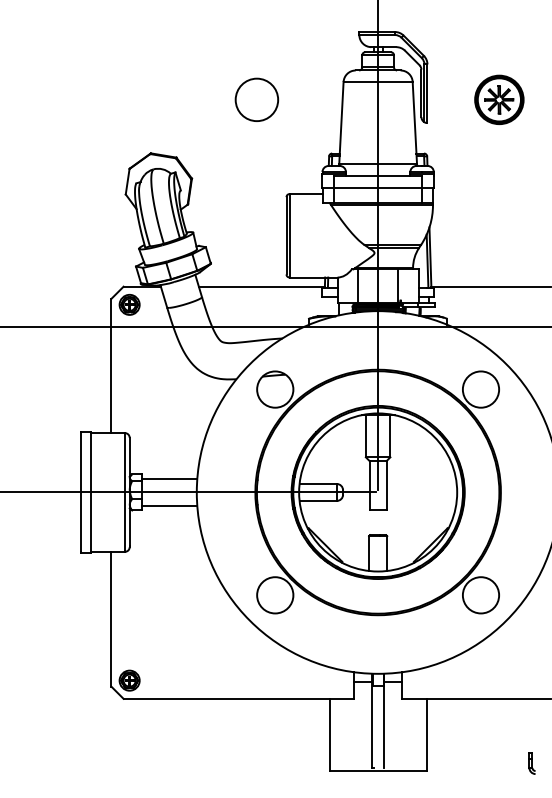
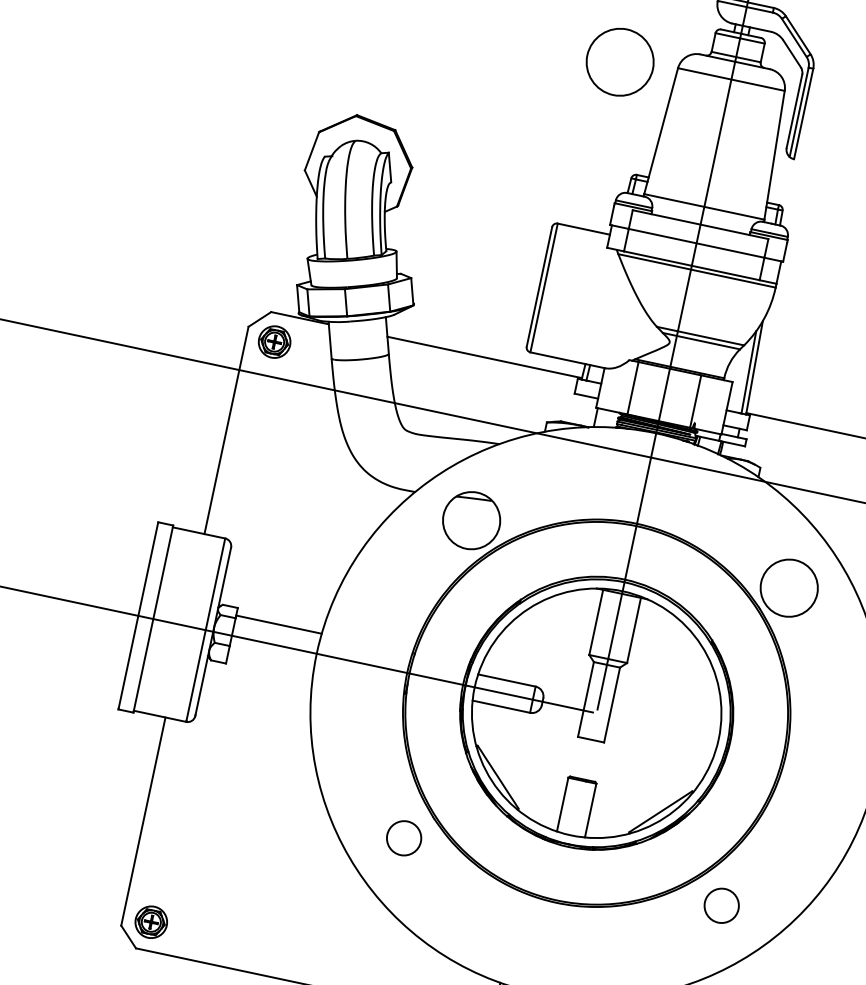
circle: (256, 99) -> (619, 61), moved
line: (169, 505) -> (270, 664), removed
circle: (275, 595) -> (404, 838), size x0.6
circle: (480, 595) -> (720, 905), size x0.6

